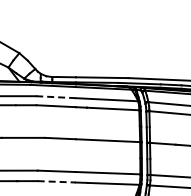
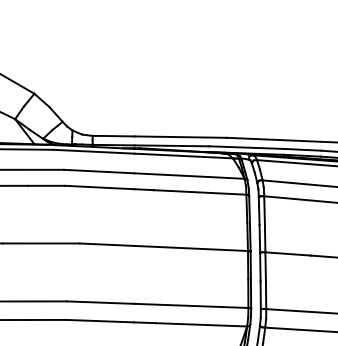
line: (56, 97) -> (100, 172), dashed -> solid
line: (57, 181) -> (101, 320), dashed -> solid

